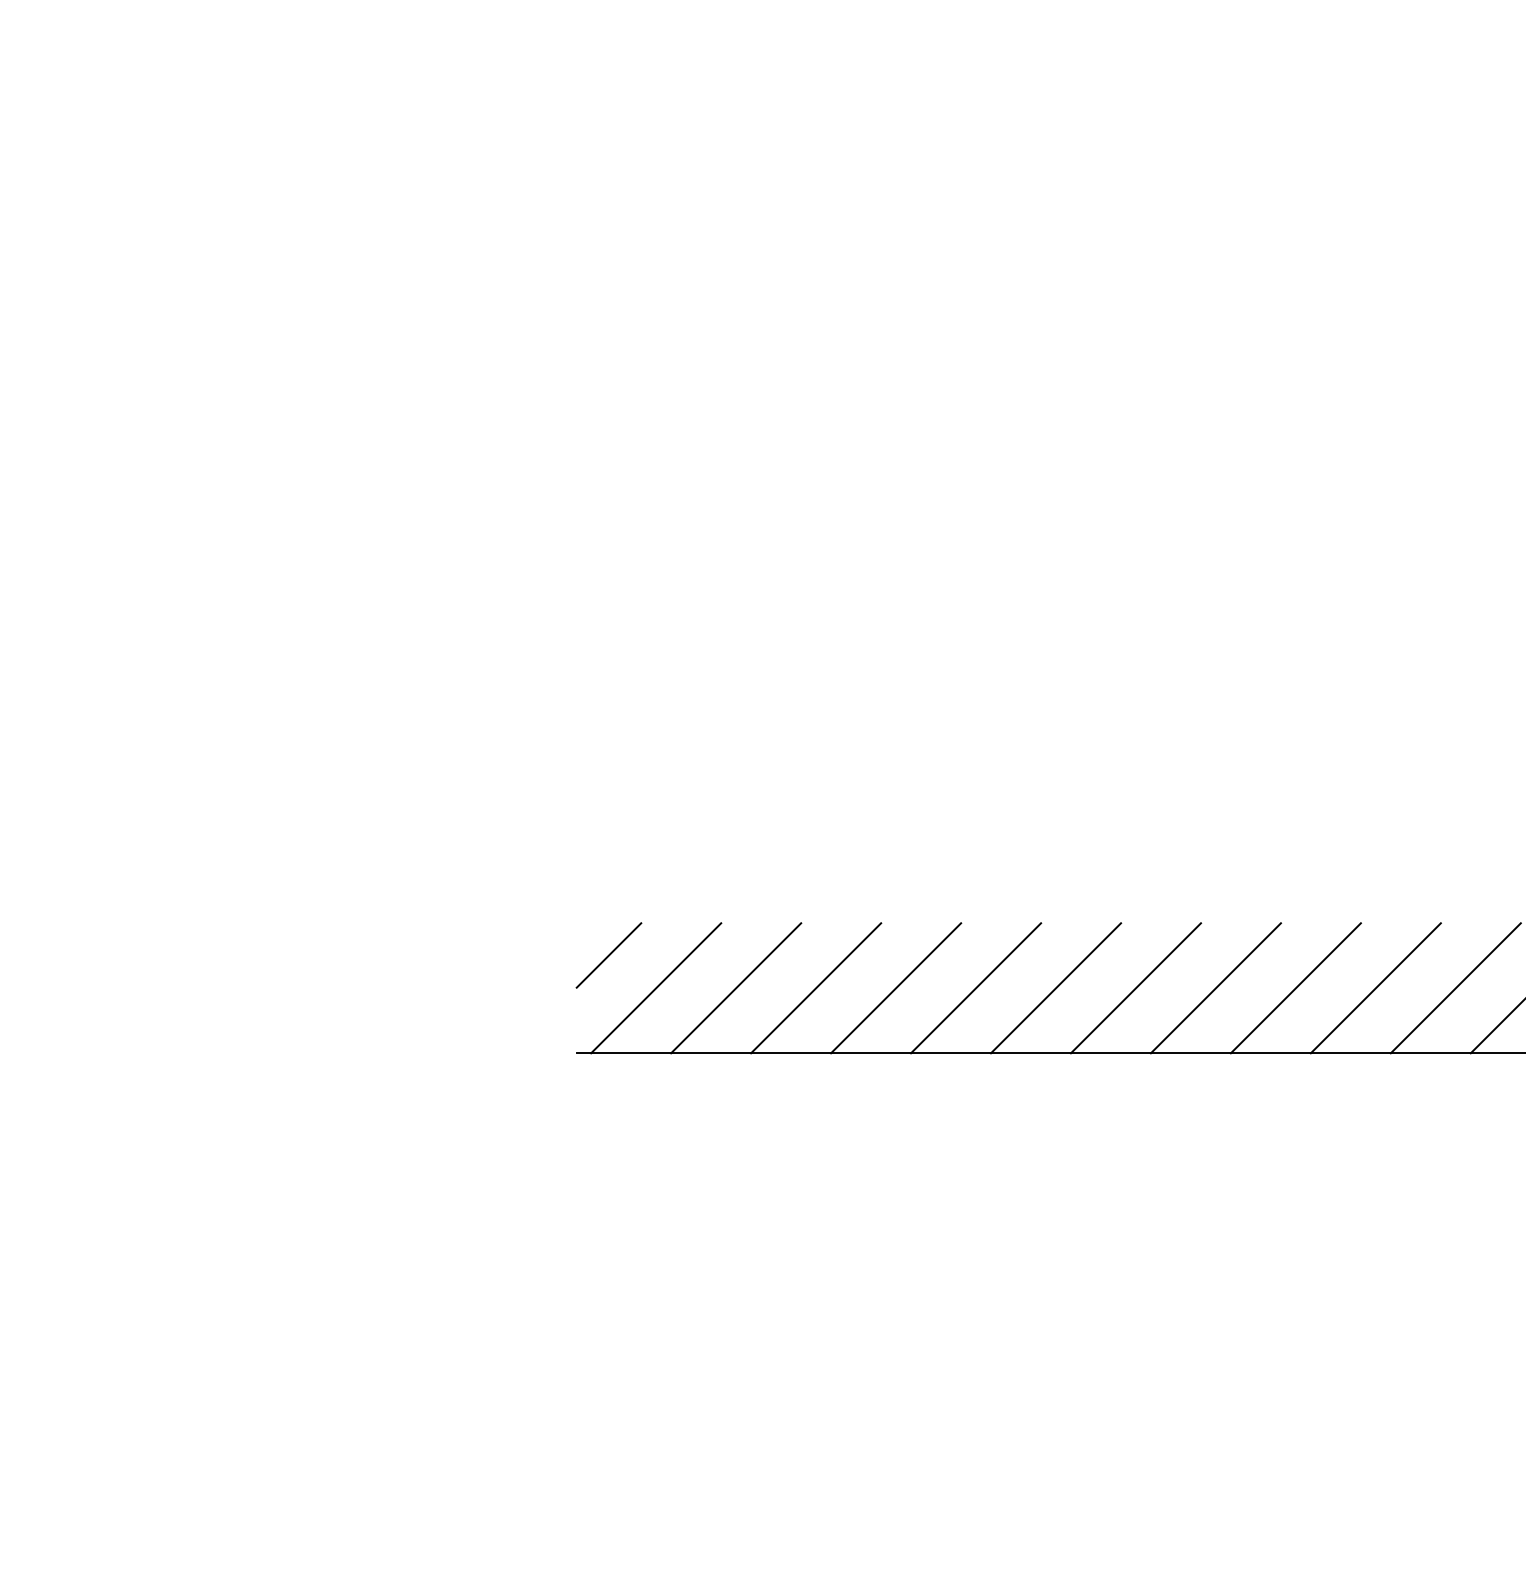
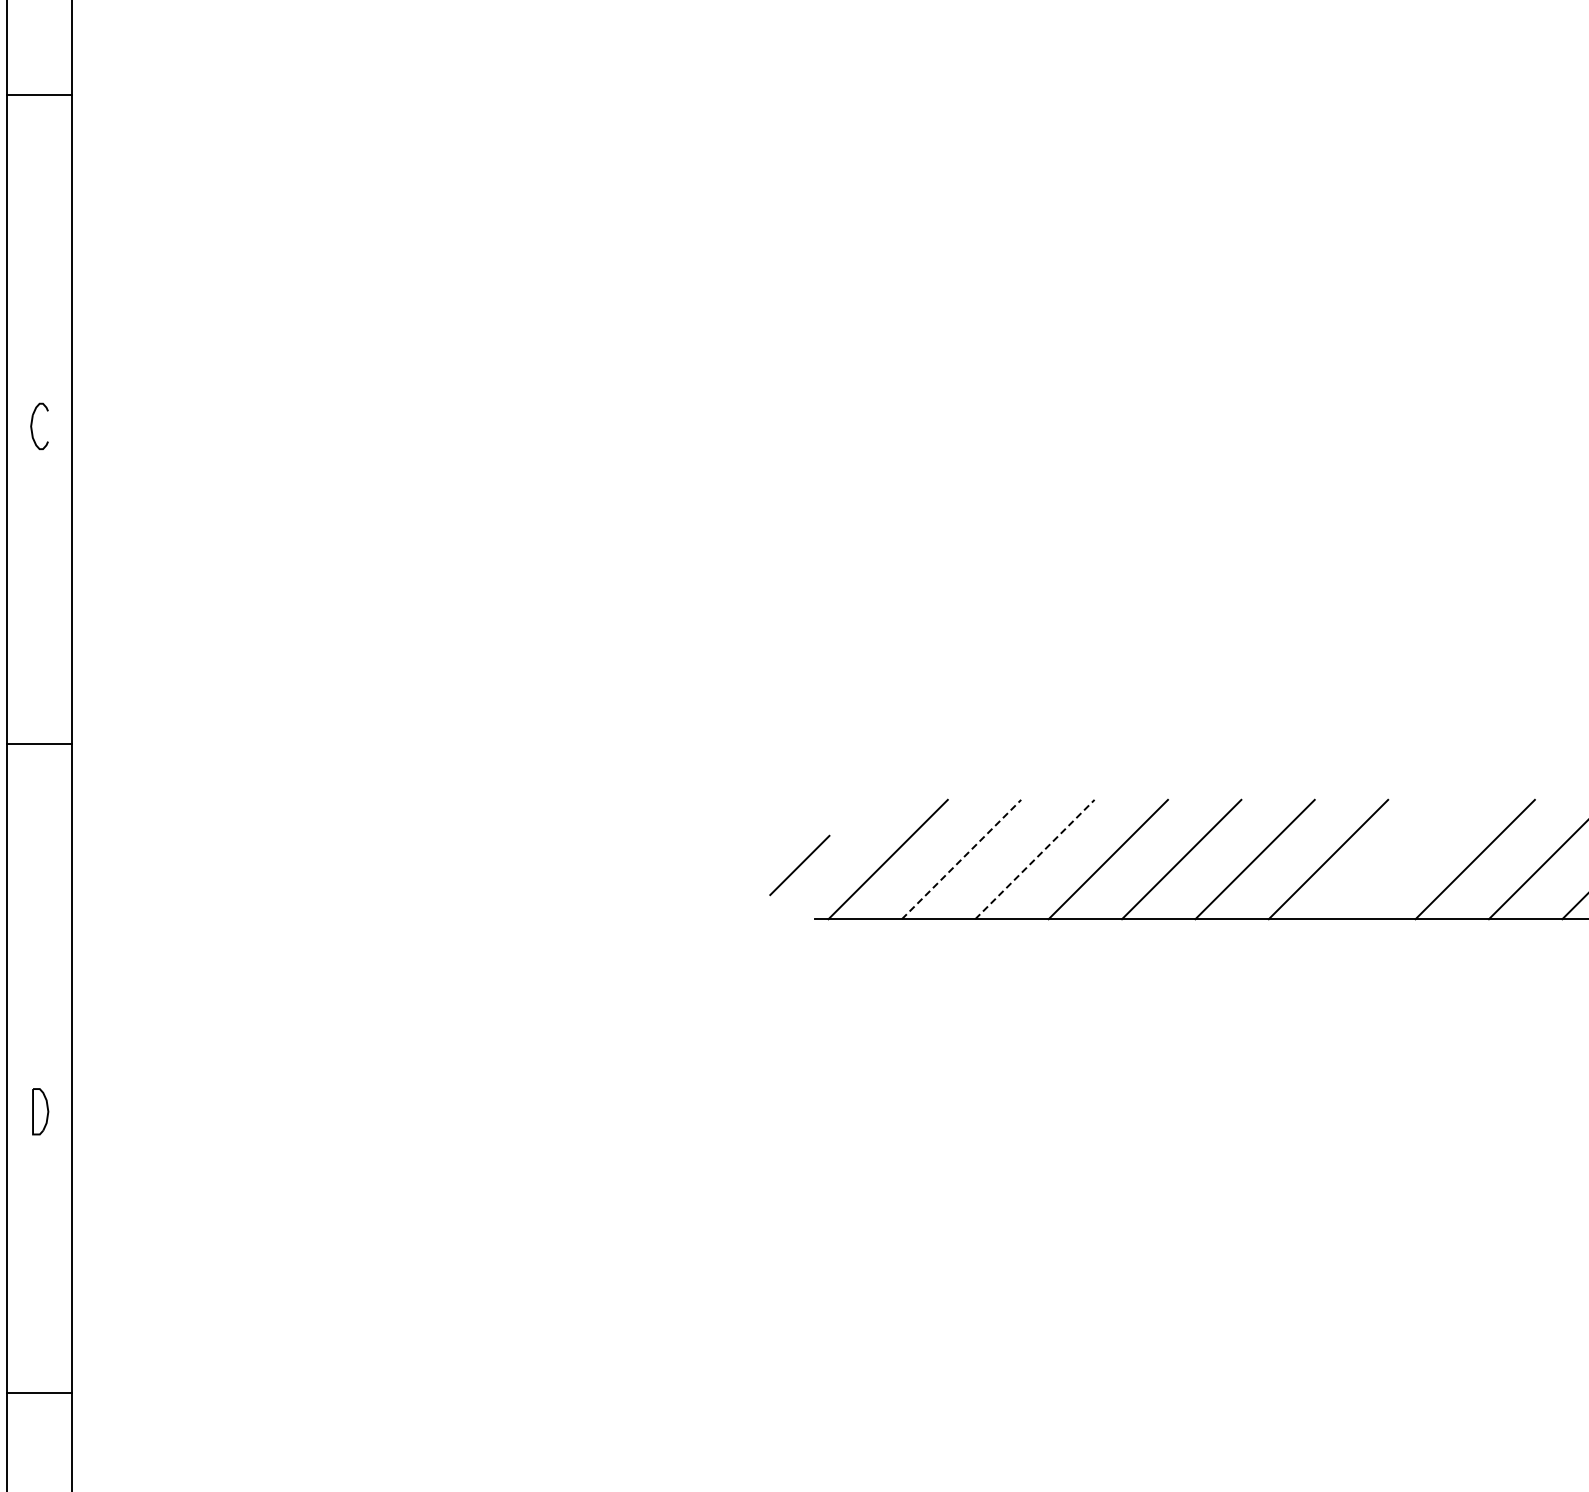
line: (608, 955) -> (799, 865), moved
line: (736, 988) -> (961, 859), solid -> dashed
line: (816, 988) -> (1035, 859), solid -> dashed
line: (1215, 988) -> (1401, 859), removed

